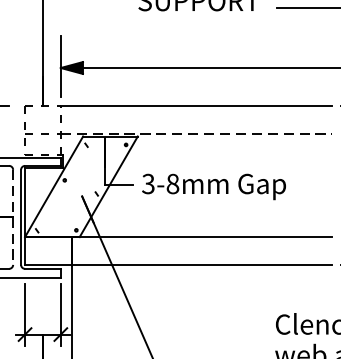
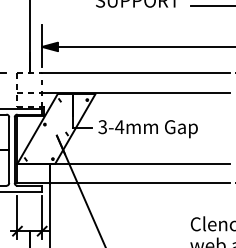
line: (197, 133) -> (136, 92), dashed -> solid
text: (172, 184) -> (119, 127), 3-8mm -> 3-4mm
line: (13, 217) -> (9, 150), dashed -> solid

